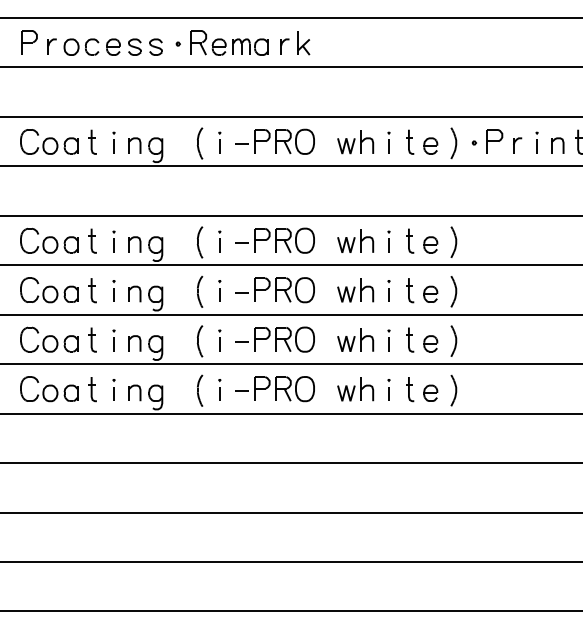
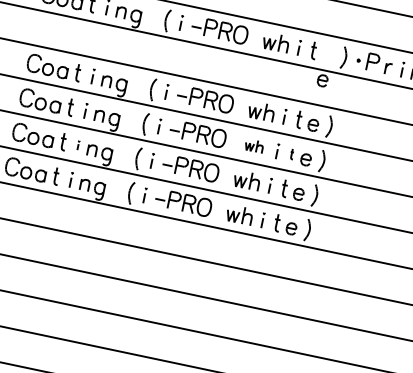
part: (430, 145) -> (322, 80), moved
part: (355, 290) -> (254, 146), size x0.7
part: (410, 290) -> (292, 154), size x0.6
part: (113, 340) -> (78, 145), size x0.6

